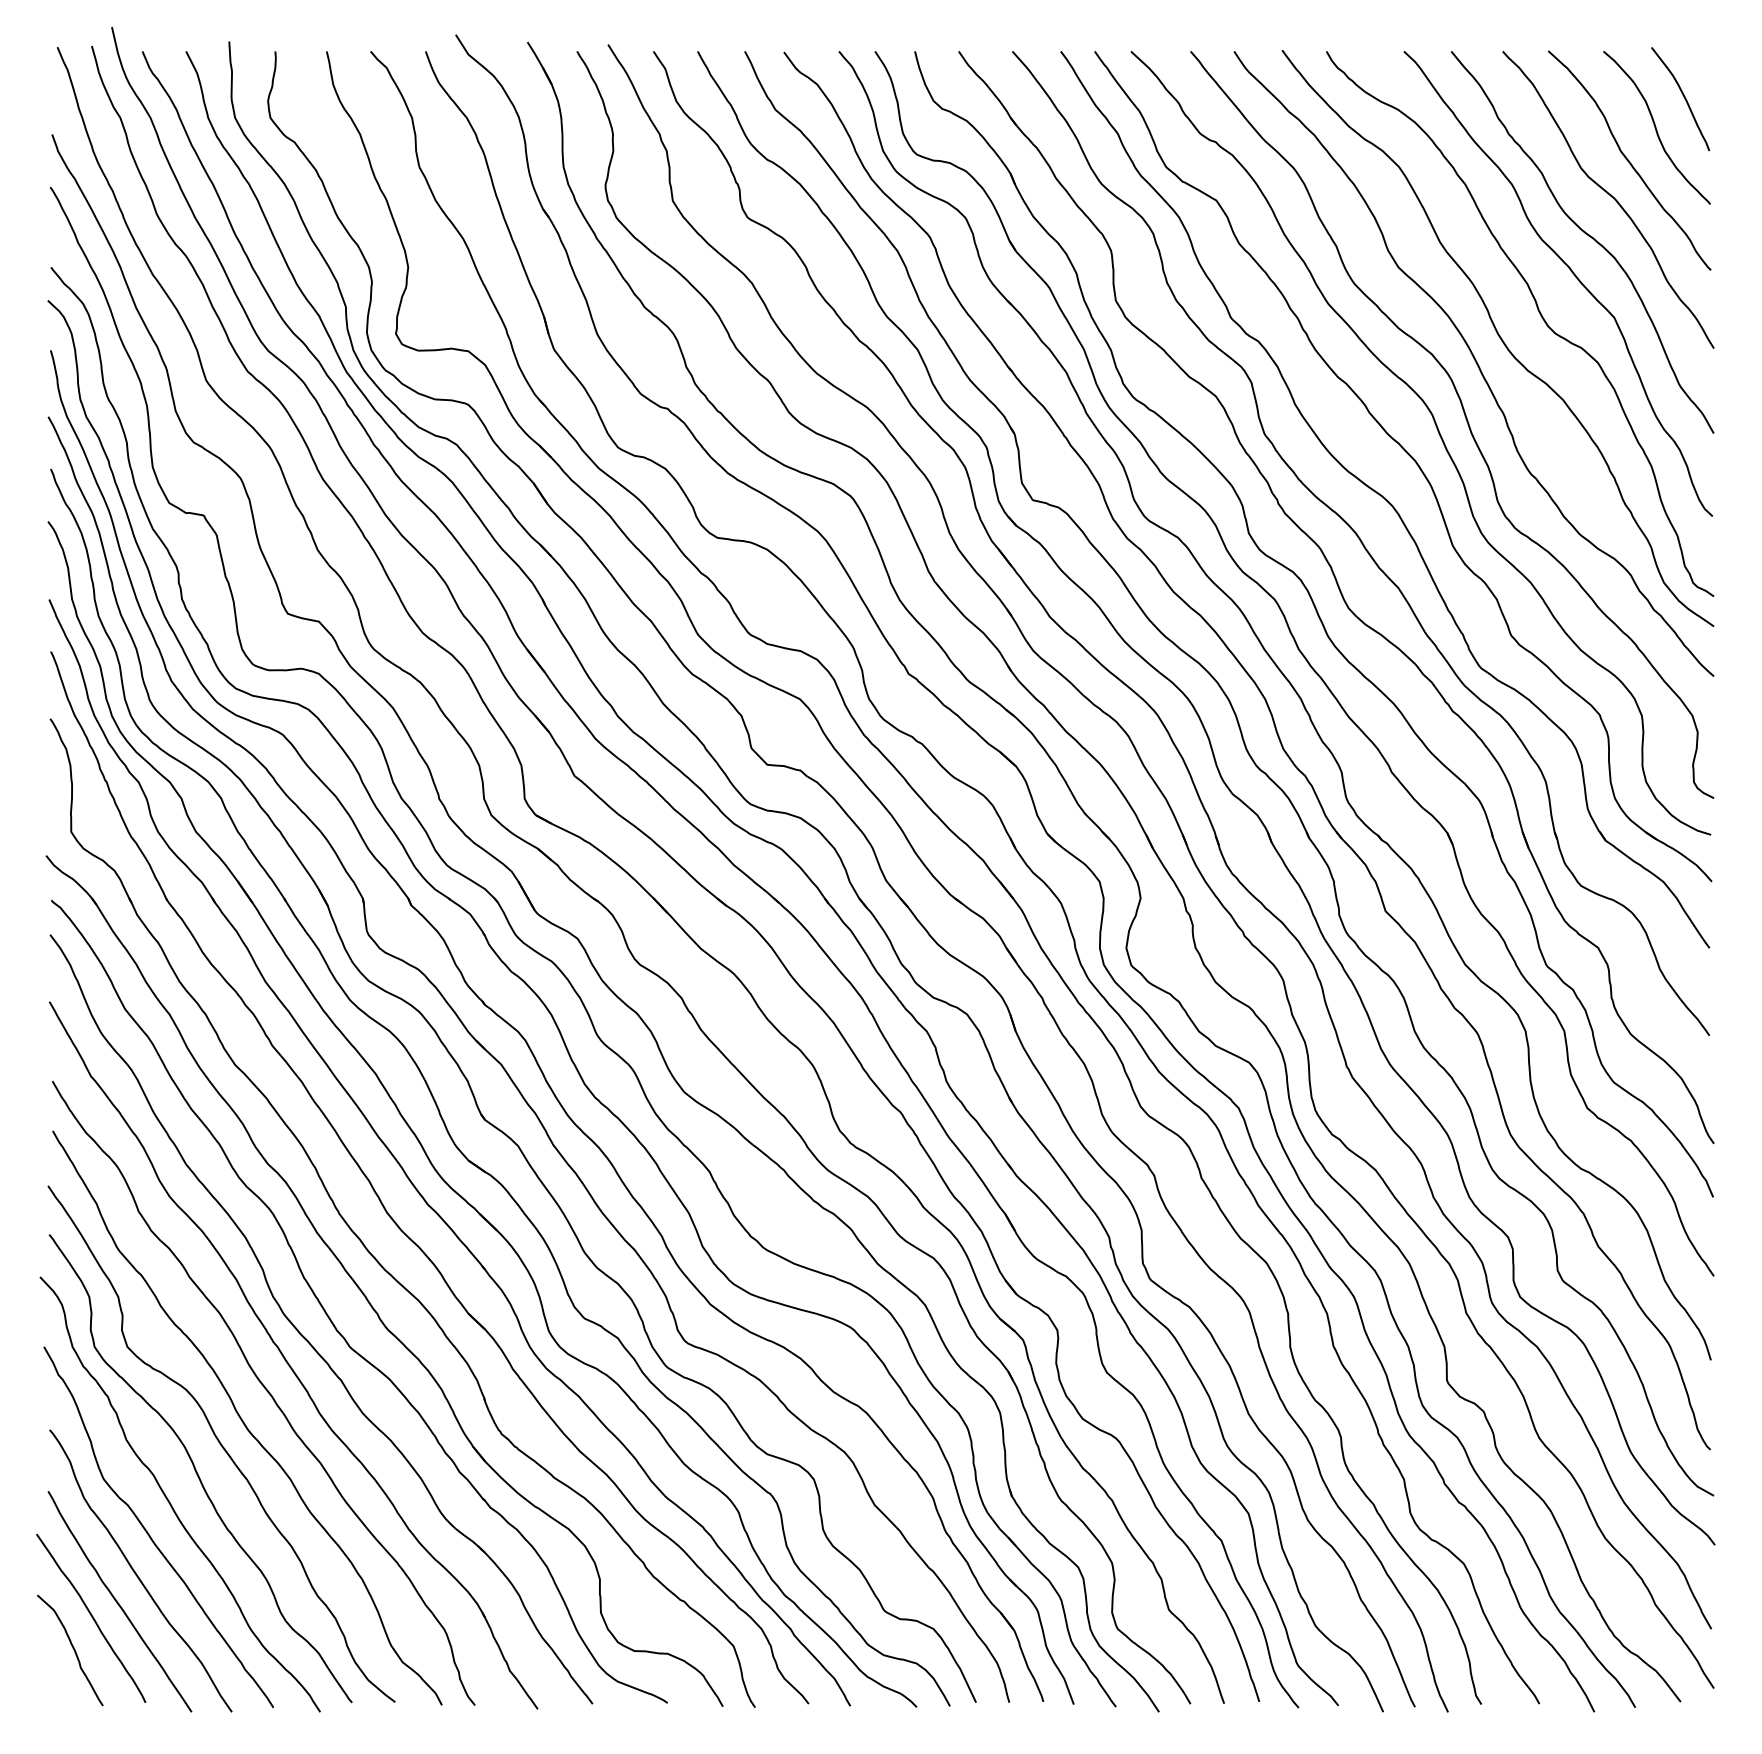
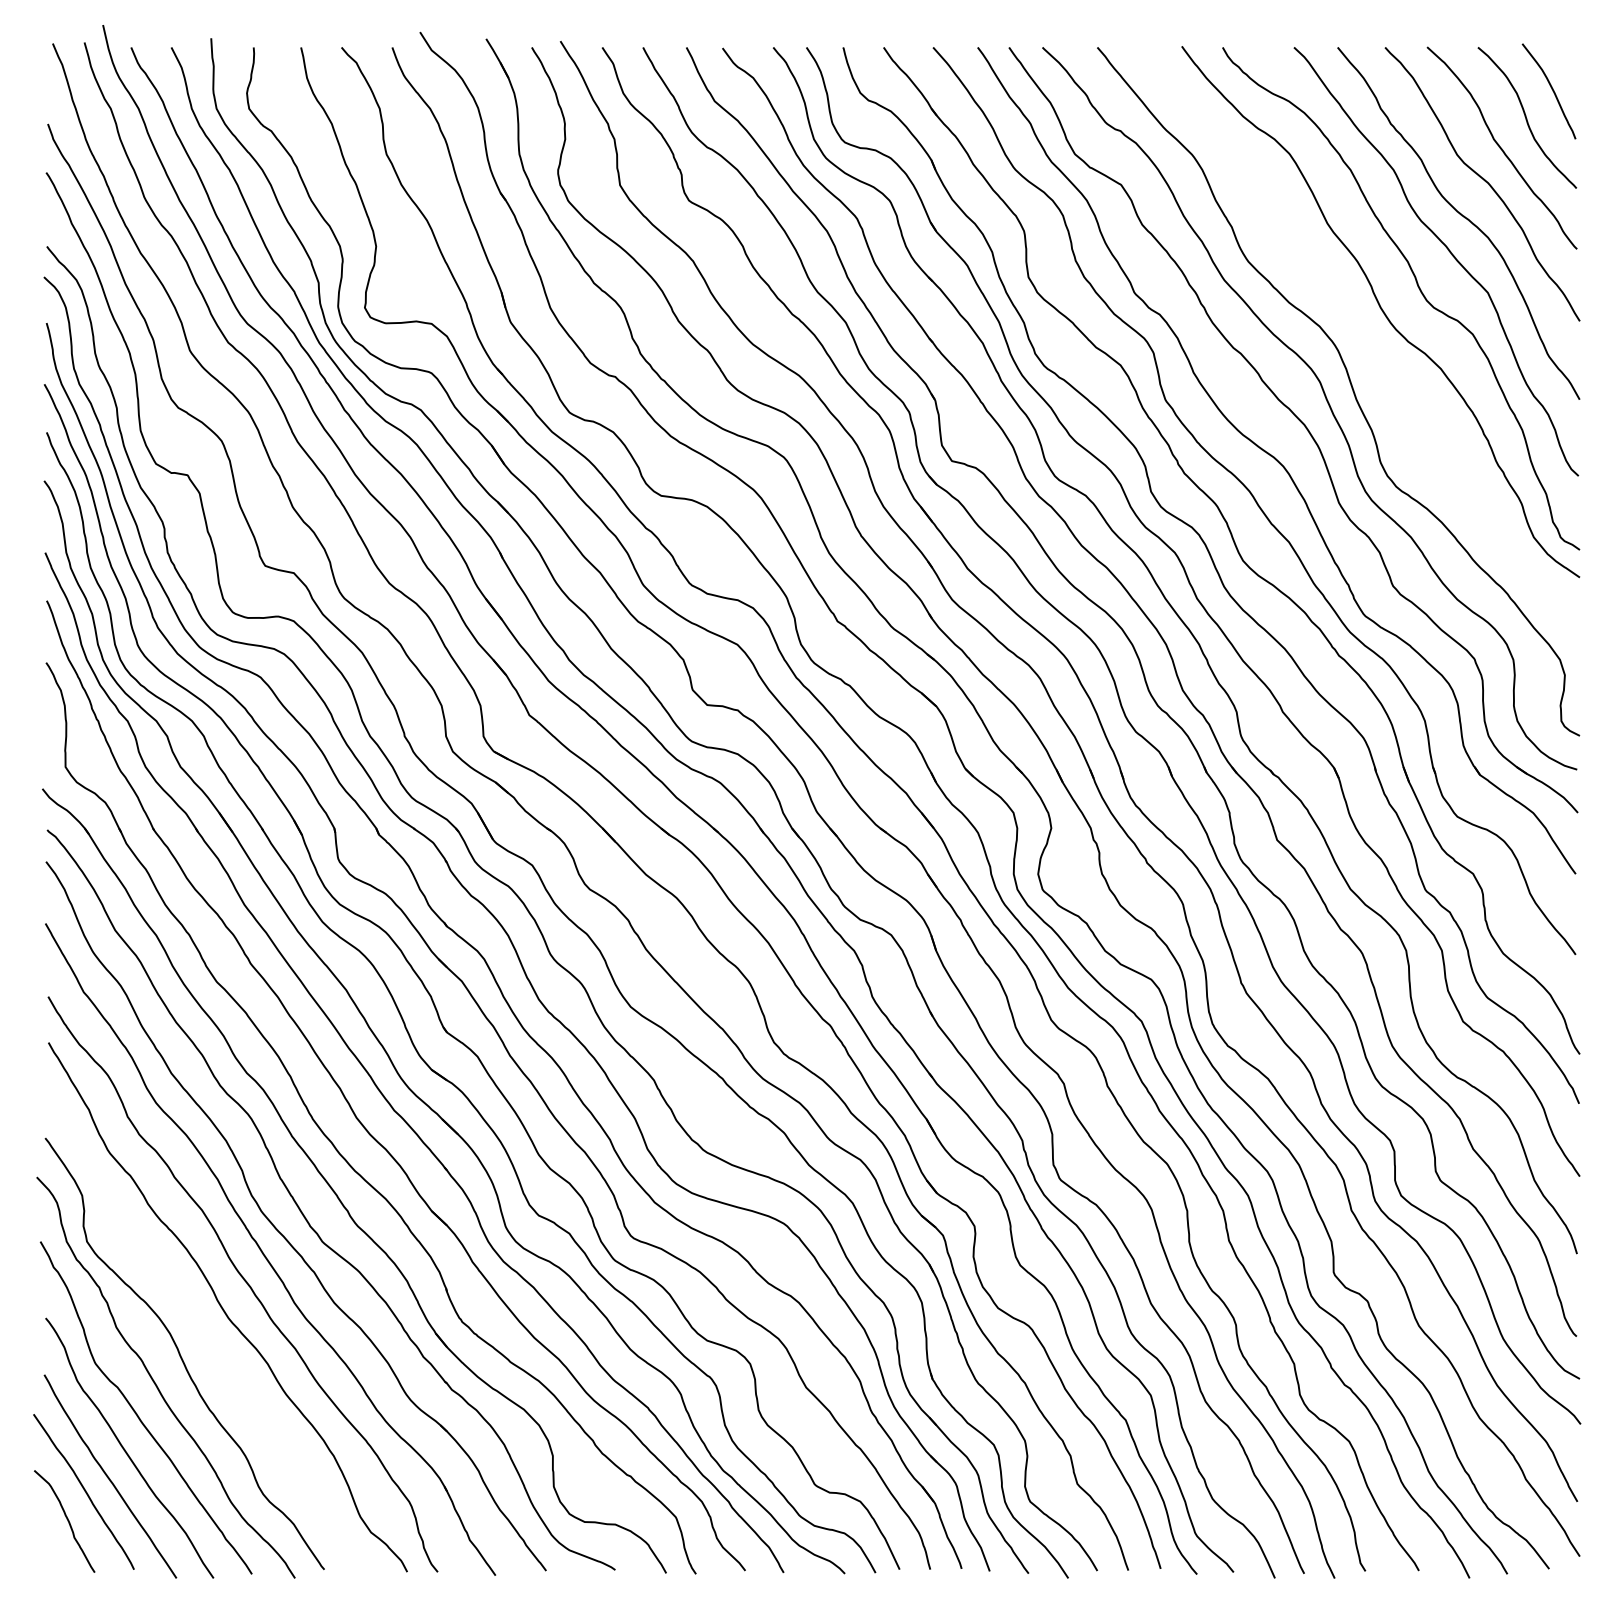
curve: (1476, 363) -> (1360, 335), removed
curve: (220, 1444) -> (203, 1331), removed

